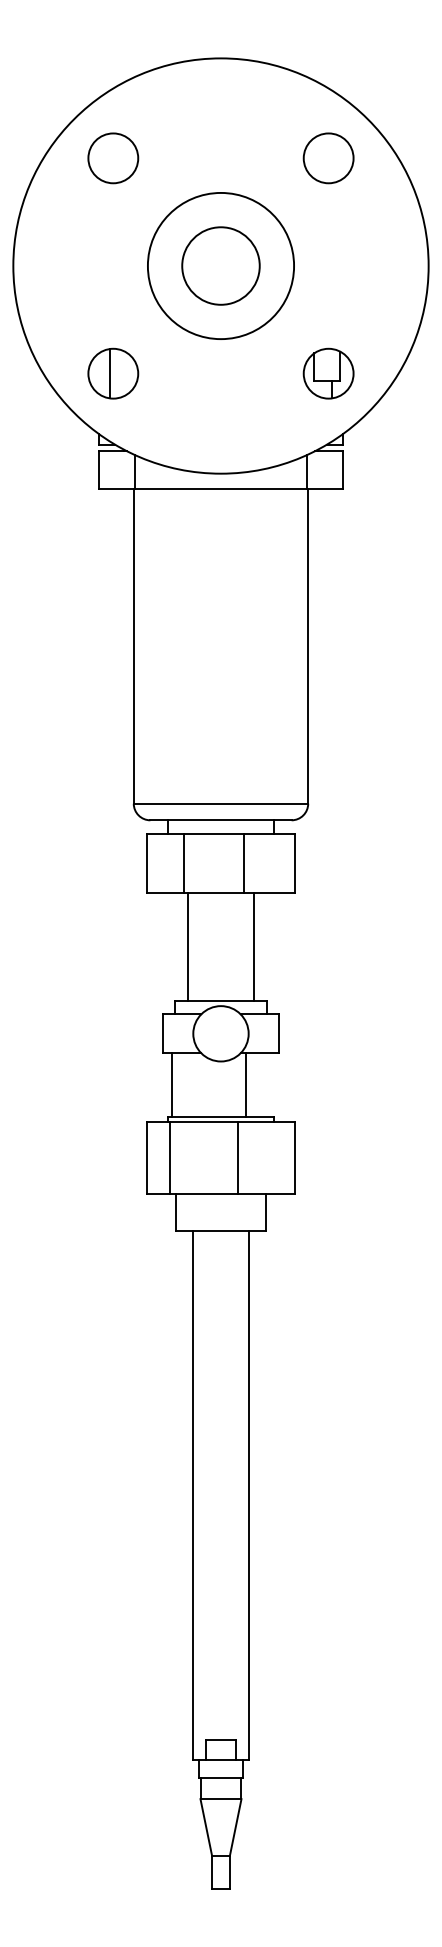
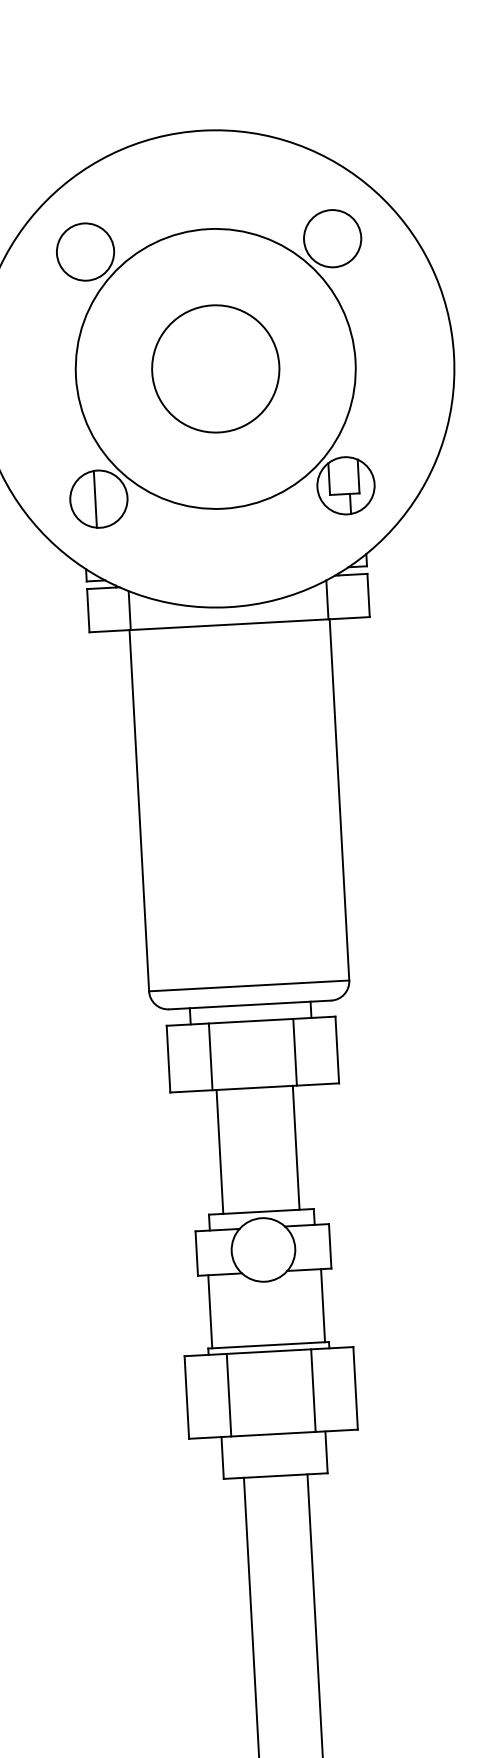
circle: (220, 265) -> (215, 368), size x1.43
circle: (220, 265) -> (215, 368), size x1.67
line: (243, 863) -> (294, 1052), moved
line: (246, 1084) -> (323, 1305), moved
line: (170, 1158) -> (229, 1395), moved
line: (237, 1158) -> (313, 1390), moved

